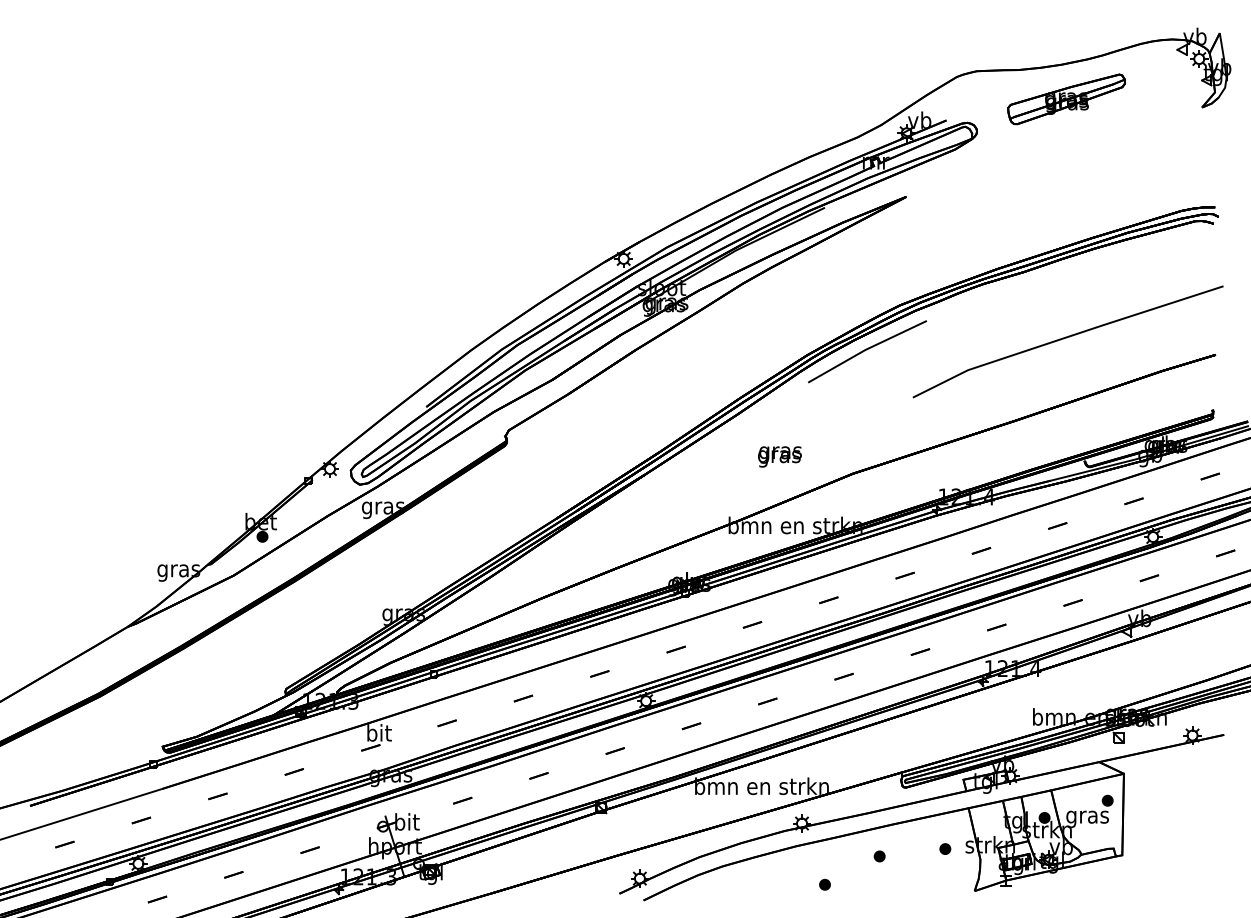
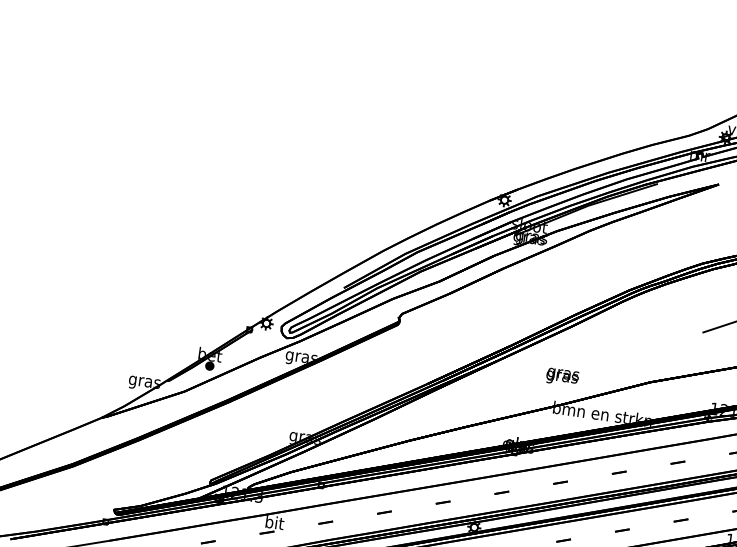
line: (867, 350) -> (674, 293), removed
text: (779, 456) -> (562, 376), moved

